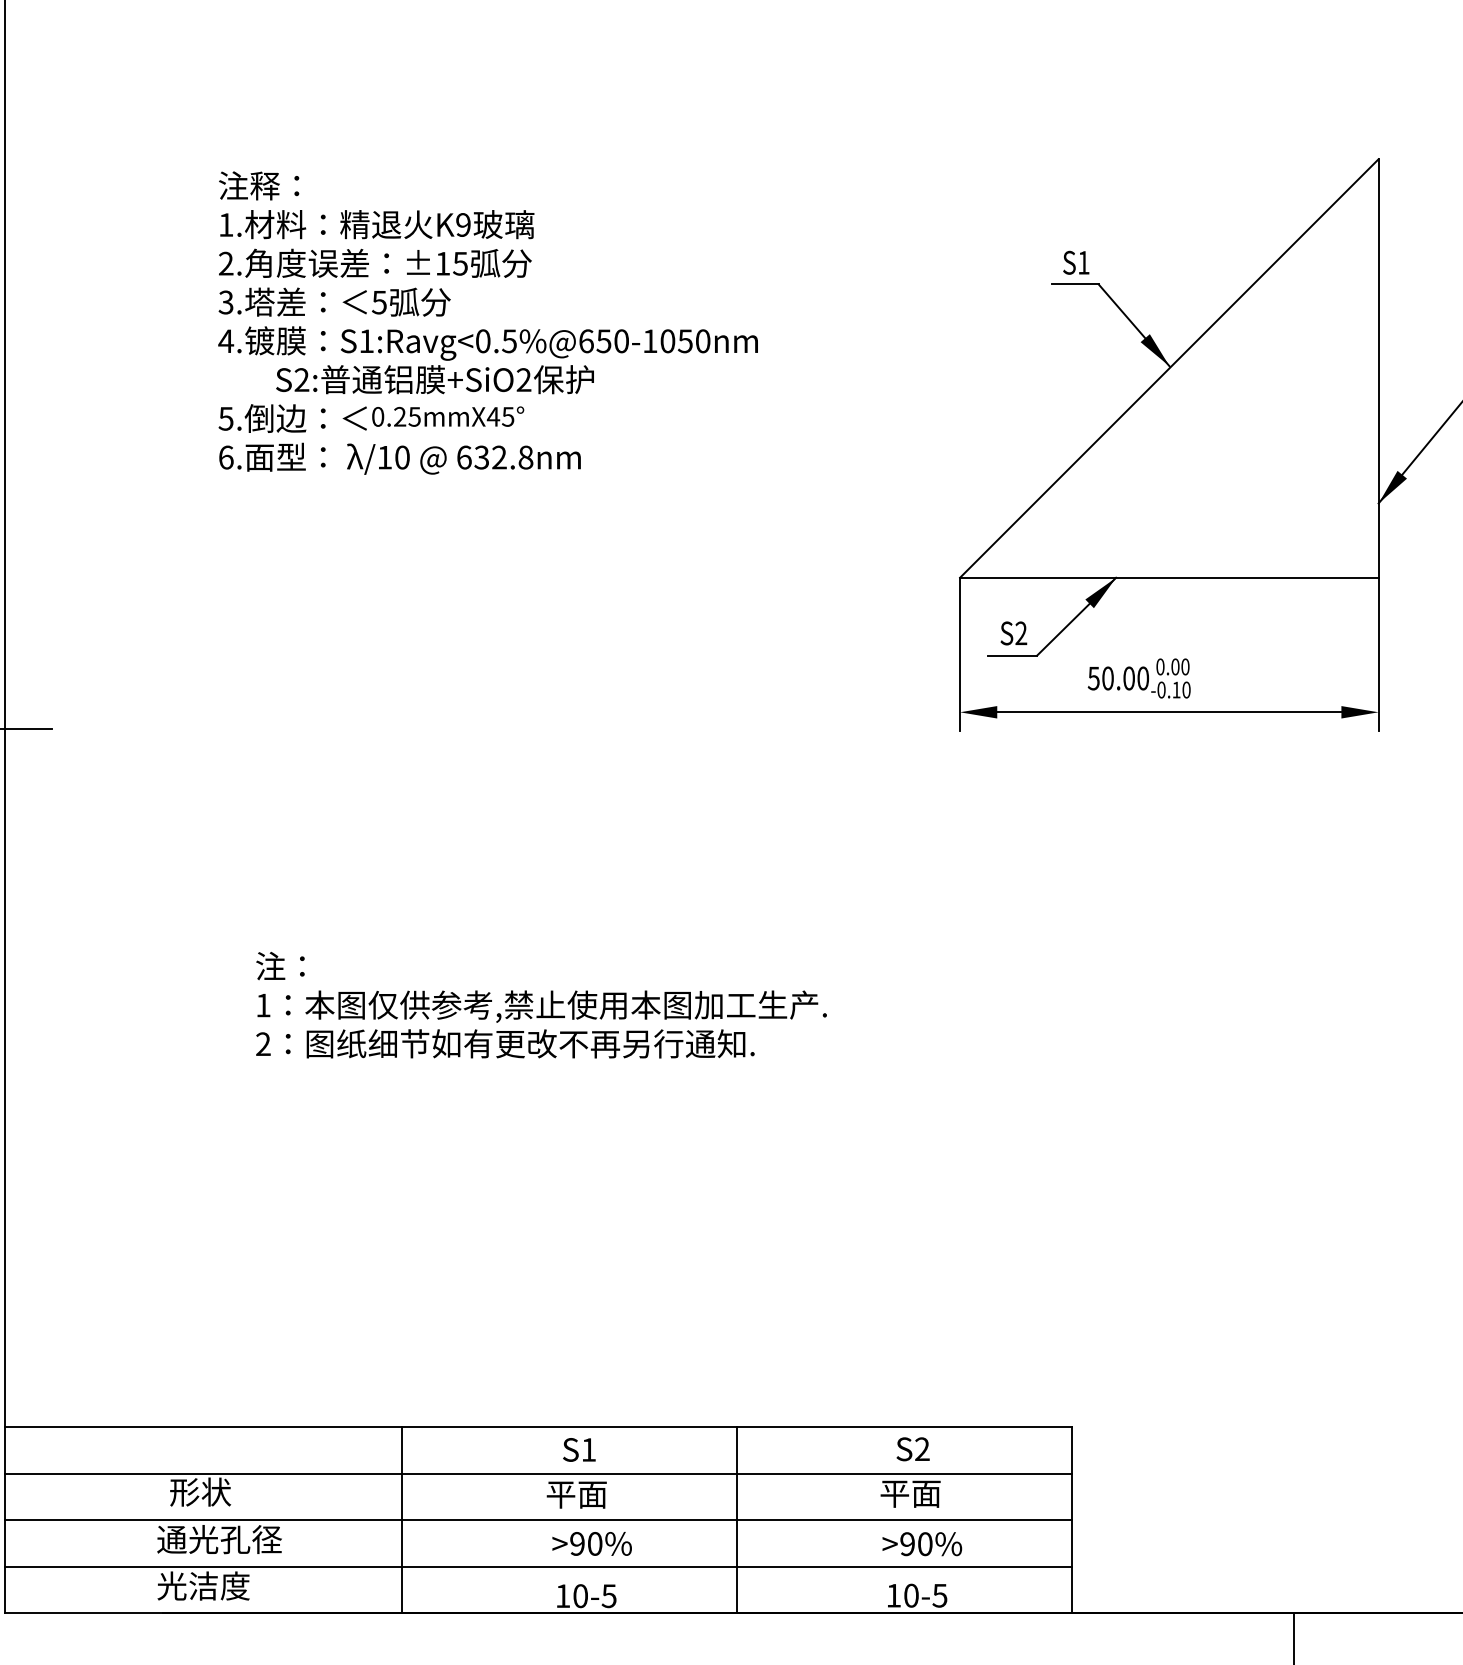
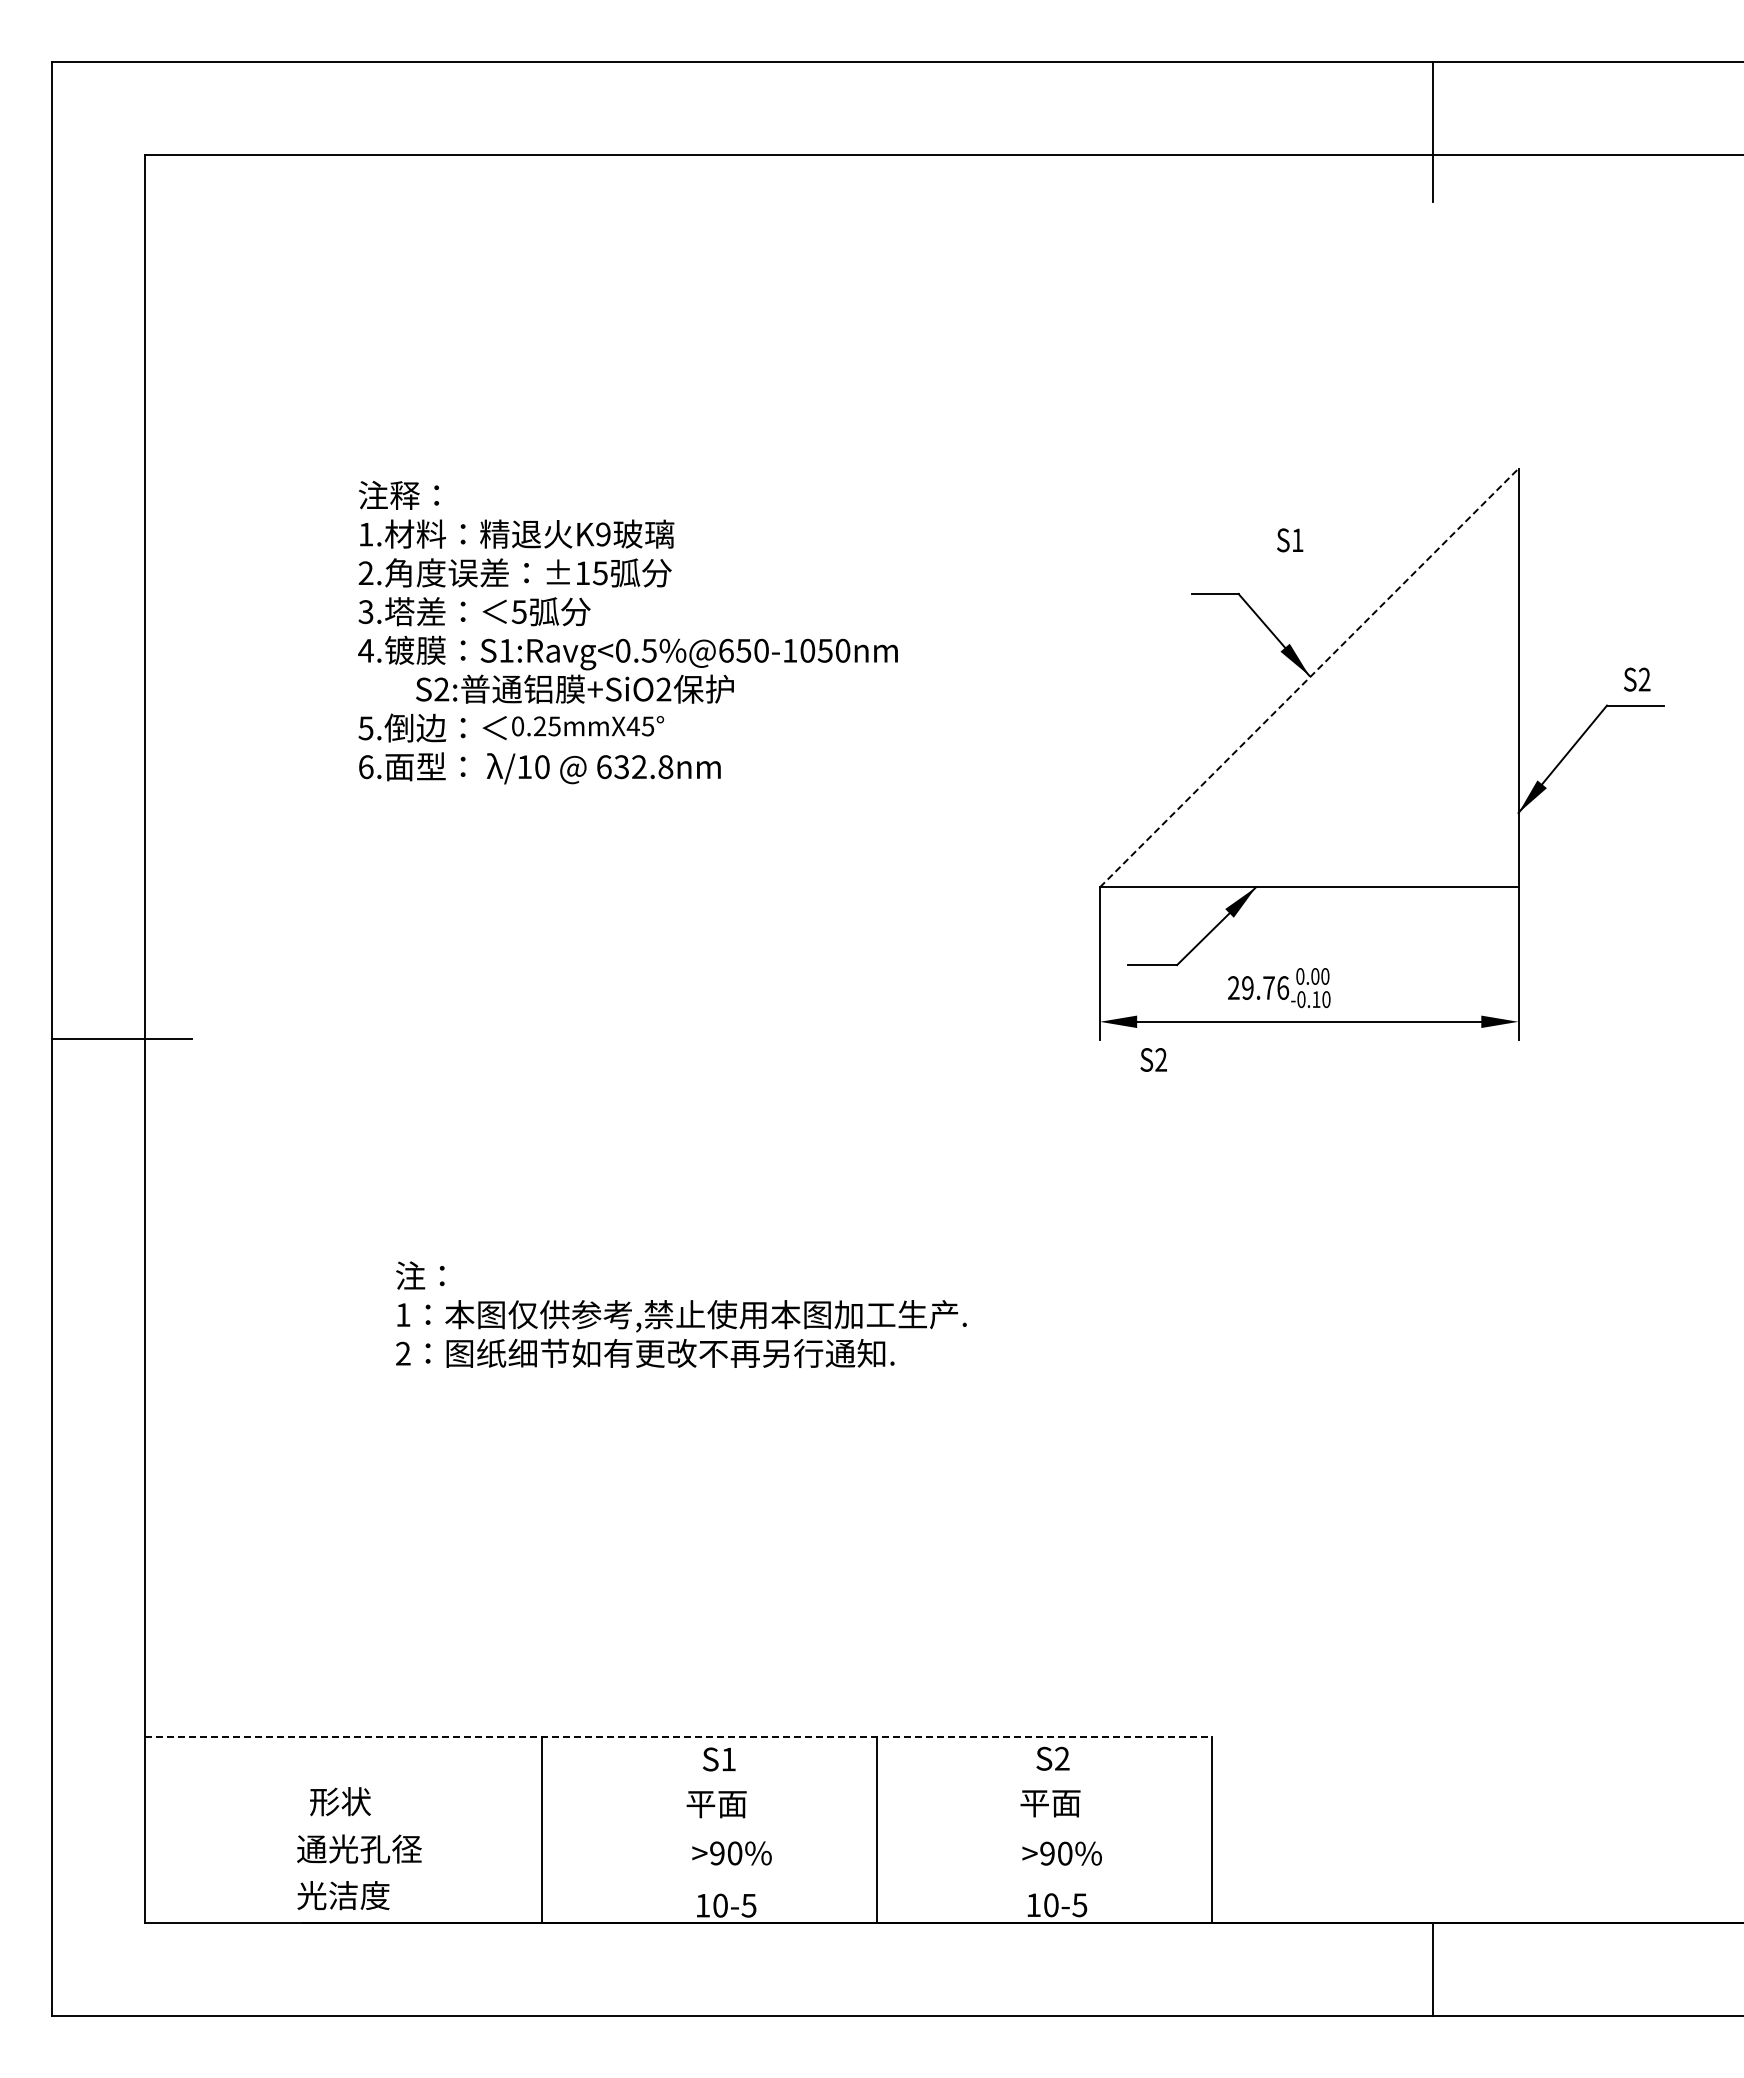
text: (1076, 262) -> (1290, 540), moved
line: (1169, 368) -> (1309, 678), solid -> dashed
text: (1013, 632) -> (1153, 1059), moved
text: (1118, 677) -> (1258, 987), 50.00 -> 29.76
line: (538, 1426) -> (678, 1736), solid -> dashed
line: (538, 1473) -> (678, 1783), removed
line: (538, 1519) -> (678, 1829), removed
line: (538, 1566) -> (678, 1876), removed

